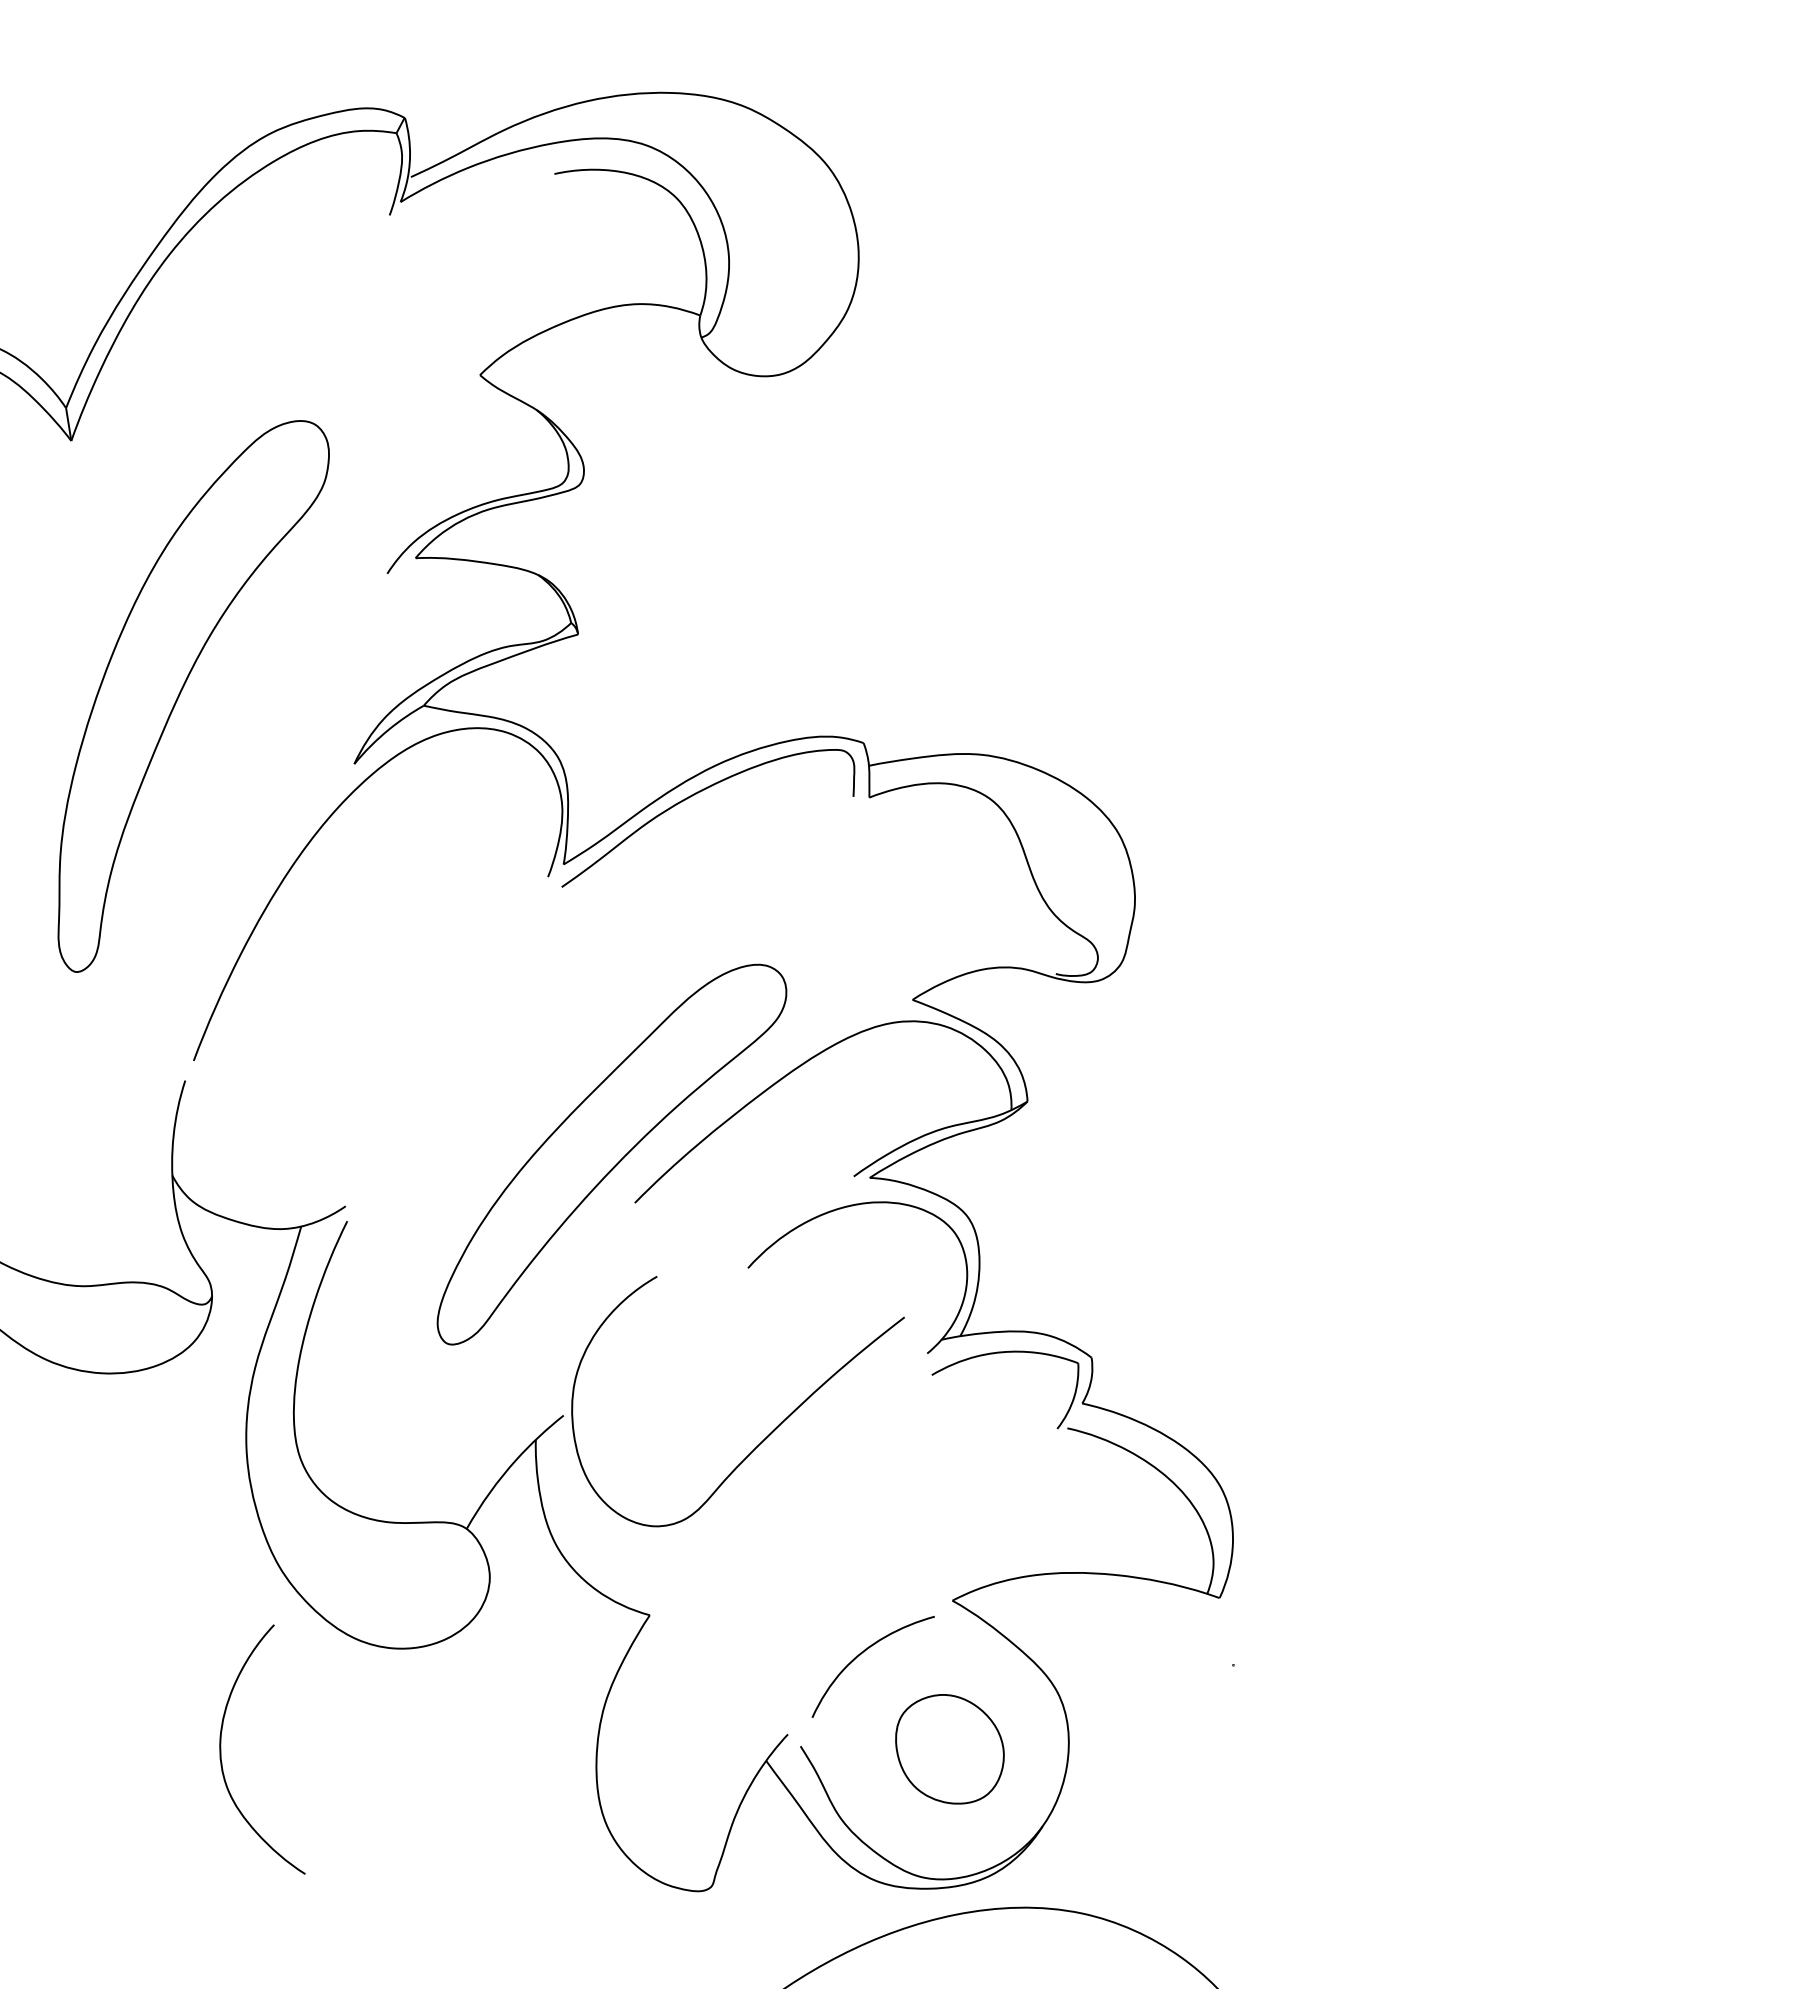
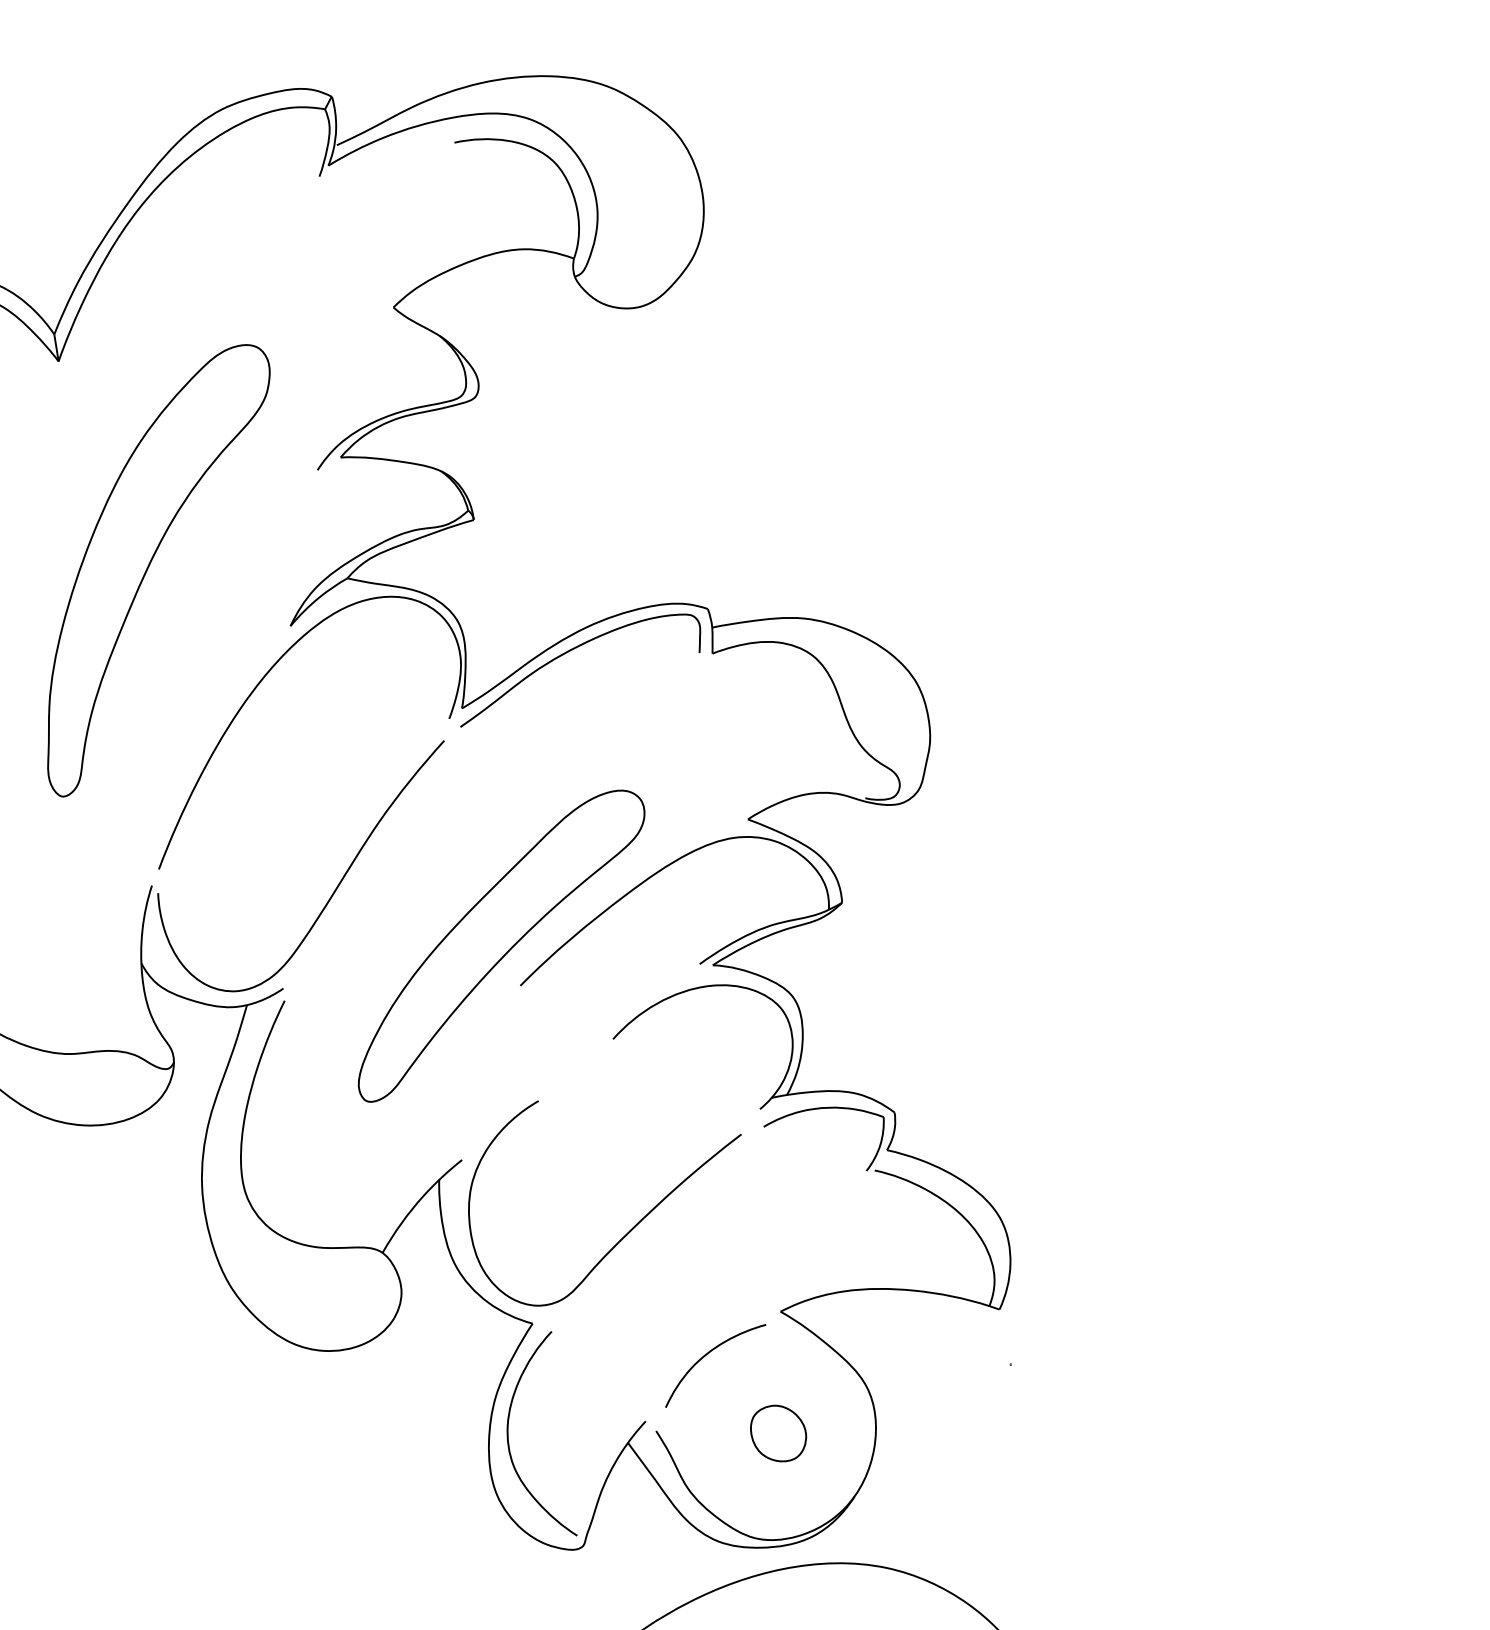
curve: (411, 1080) -> (337, 885), added
curve: (769, 1433) -> (630, 1229), moved
curve: (221, 1749) -> (508, 1433), moved
part: (949, 1749) -> (778, 1433), size x0.62

